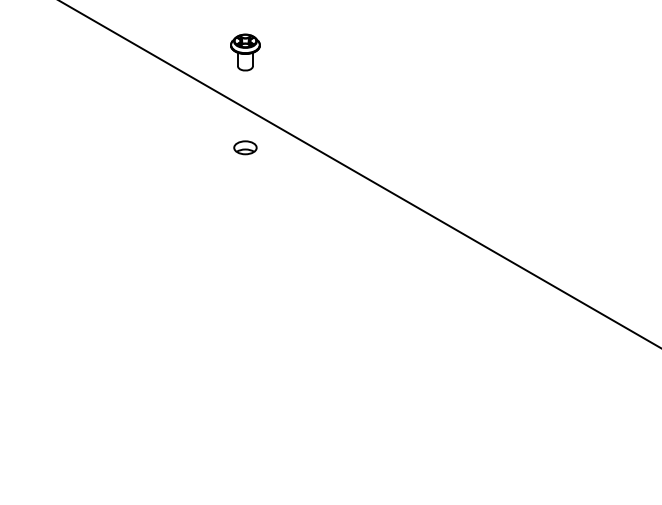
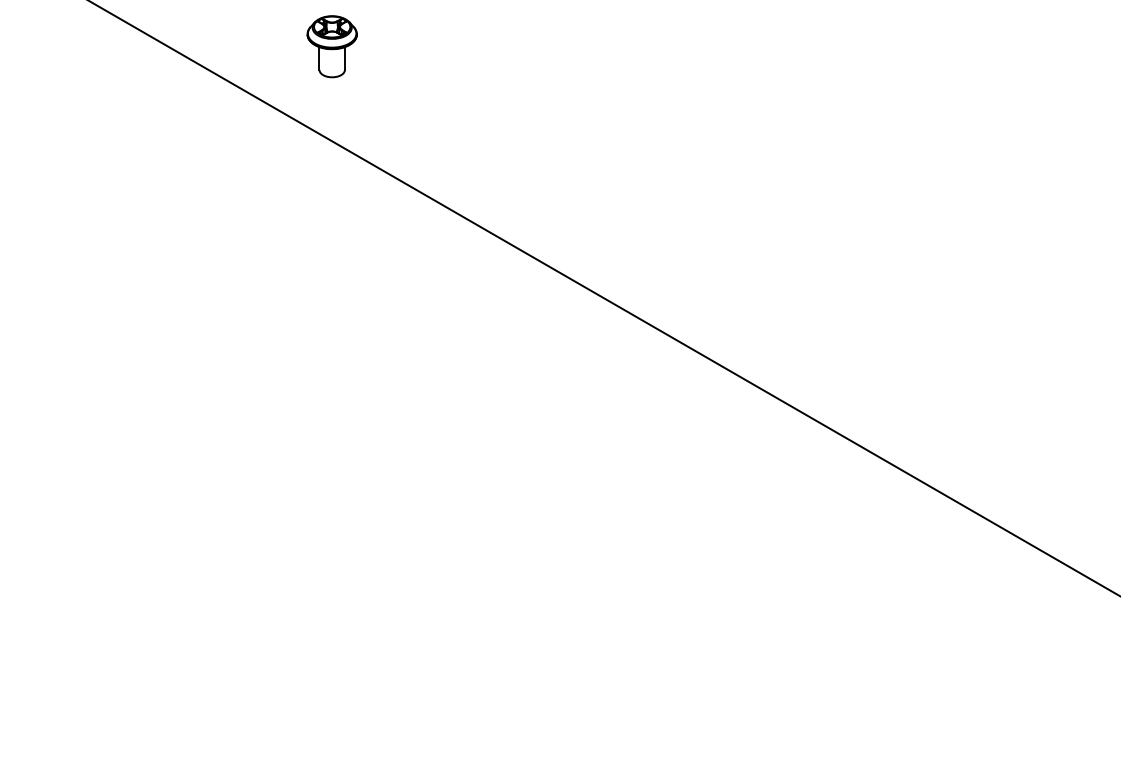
part: (245, 147) -> (332, 207), removed

